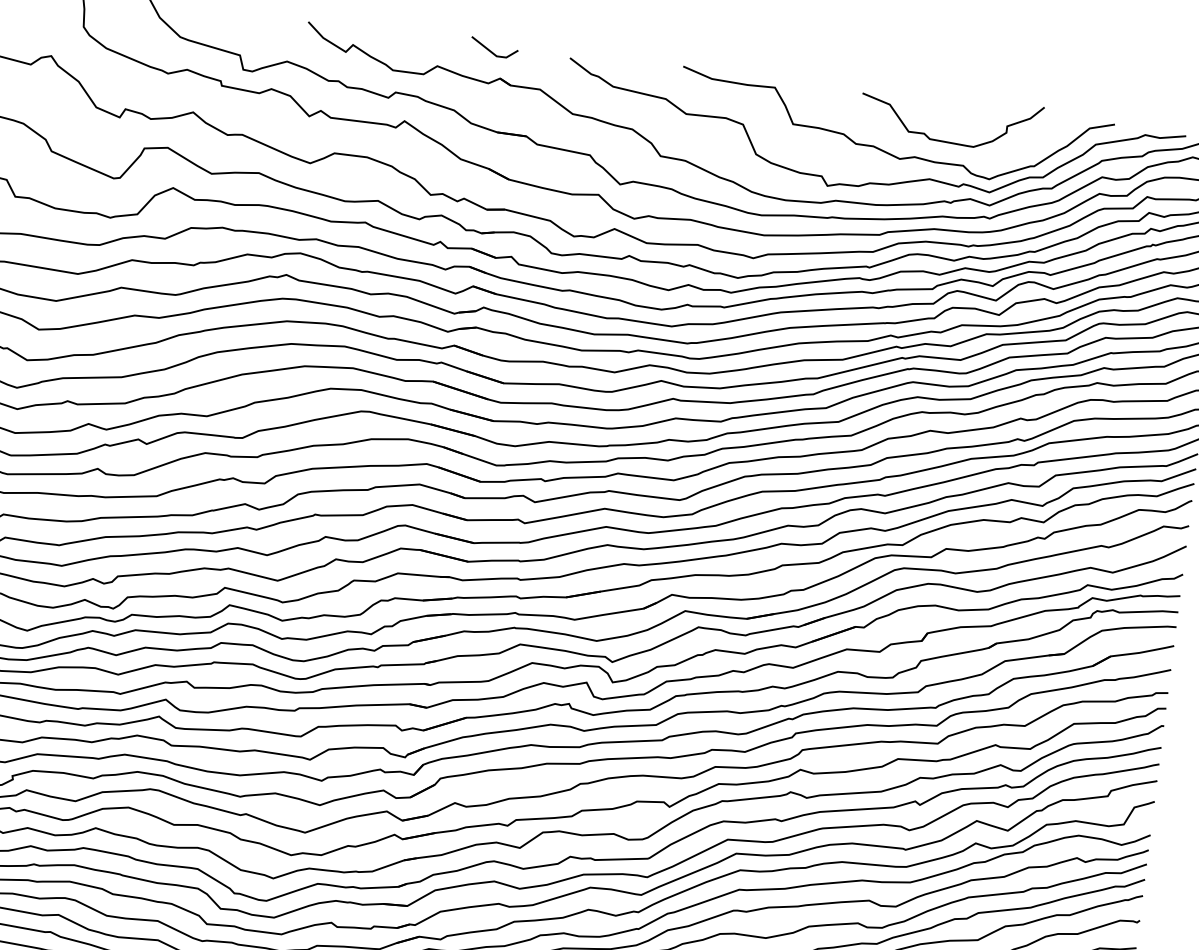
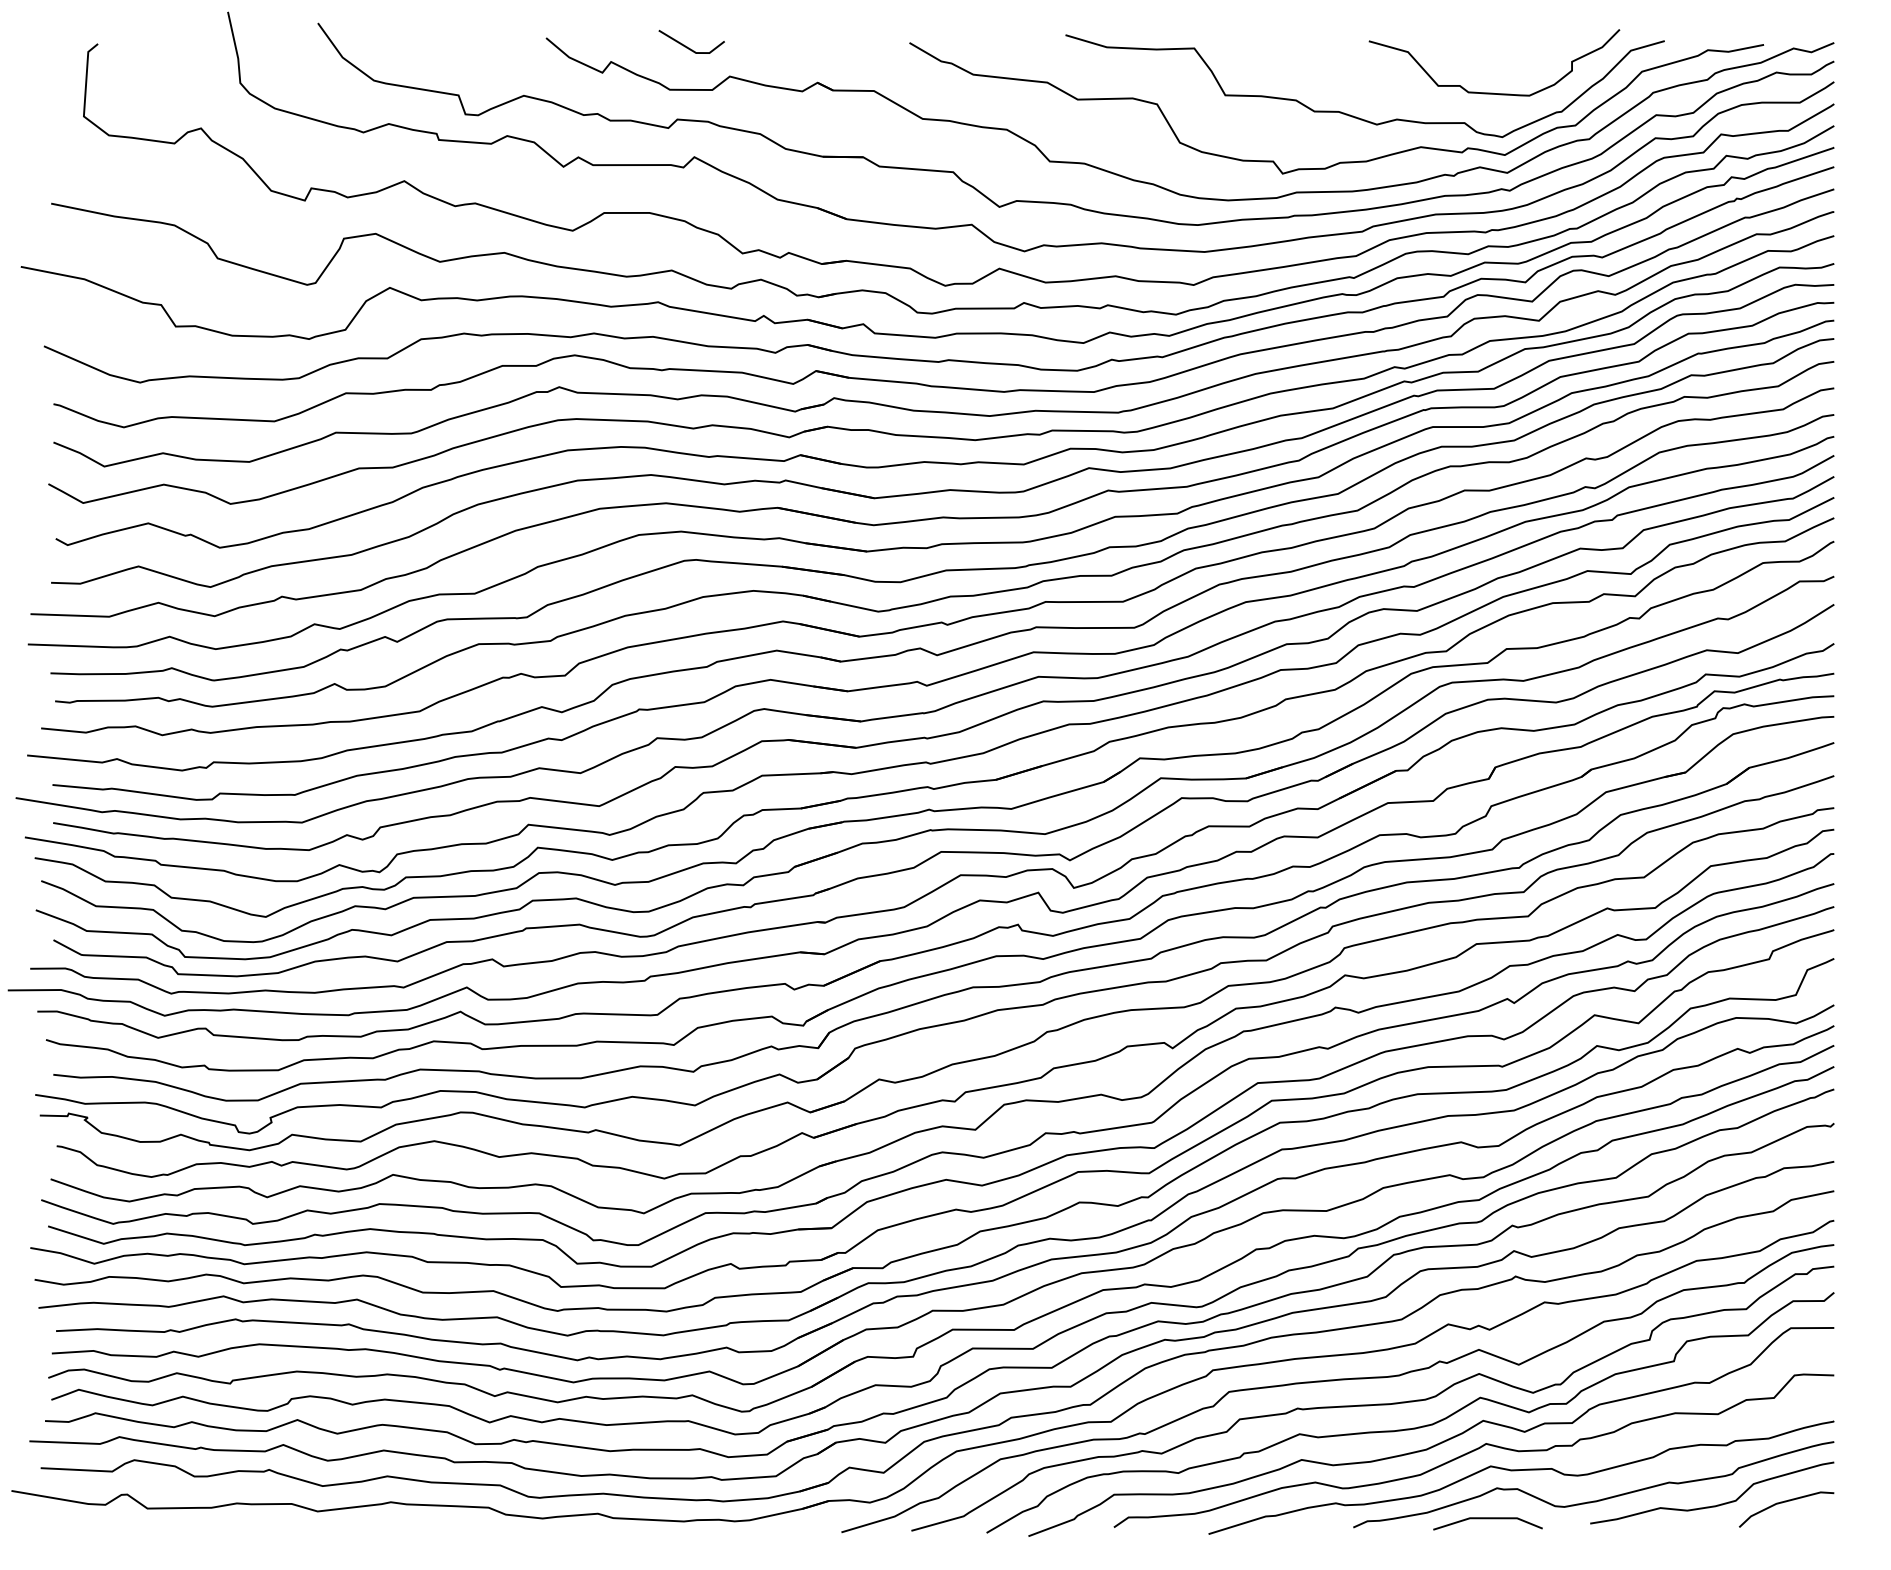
line: (492, 51) -> (689, 47), moved
curve: (947, 141) -> (1493, 92), moved

